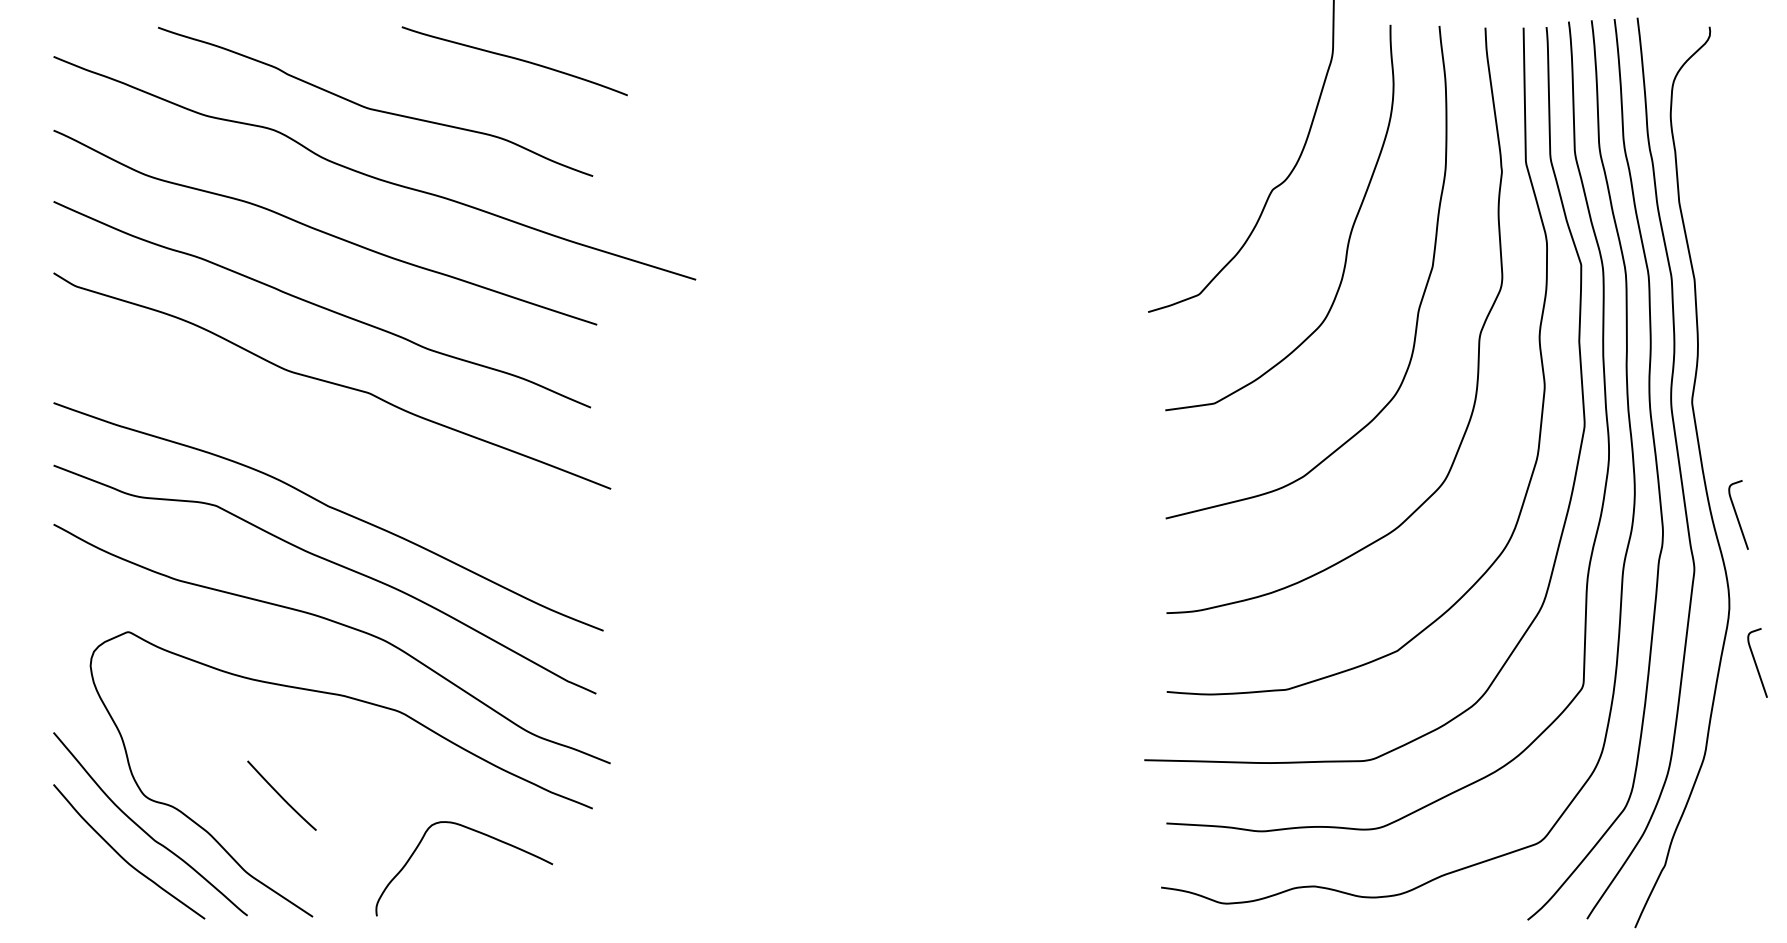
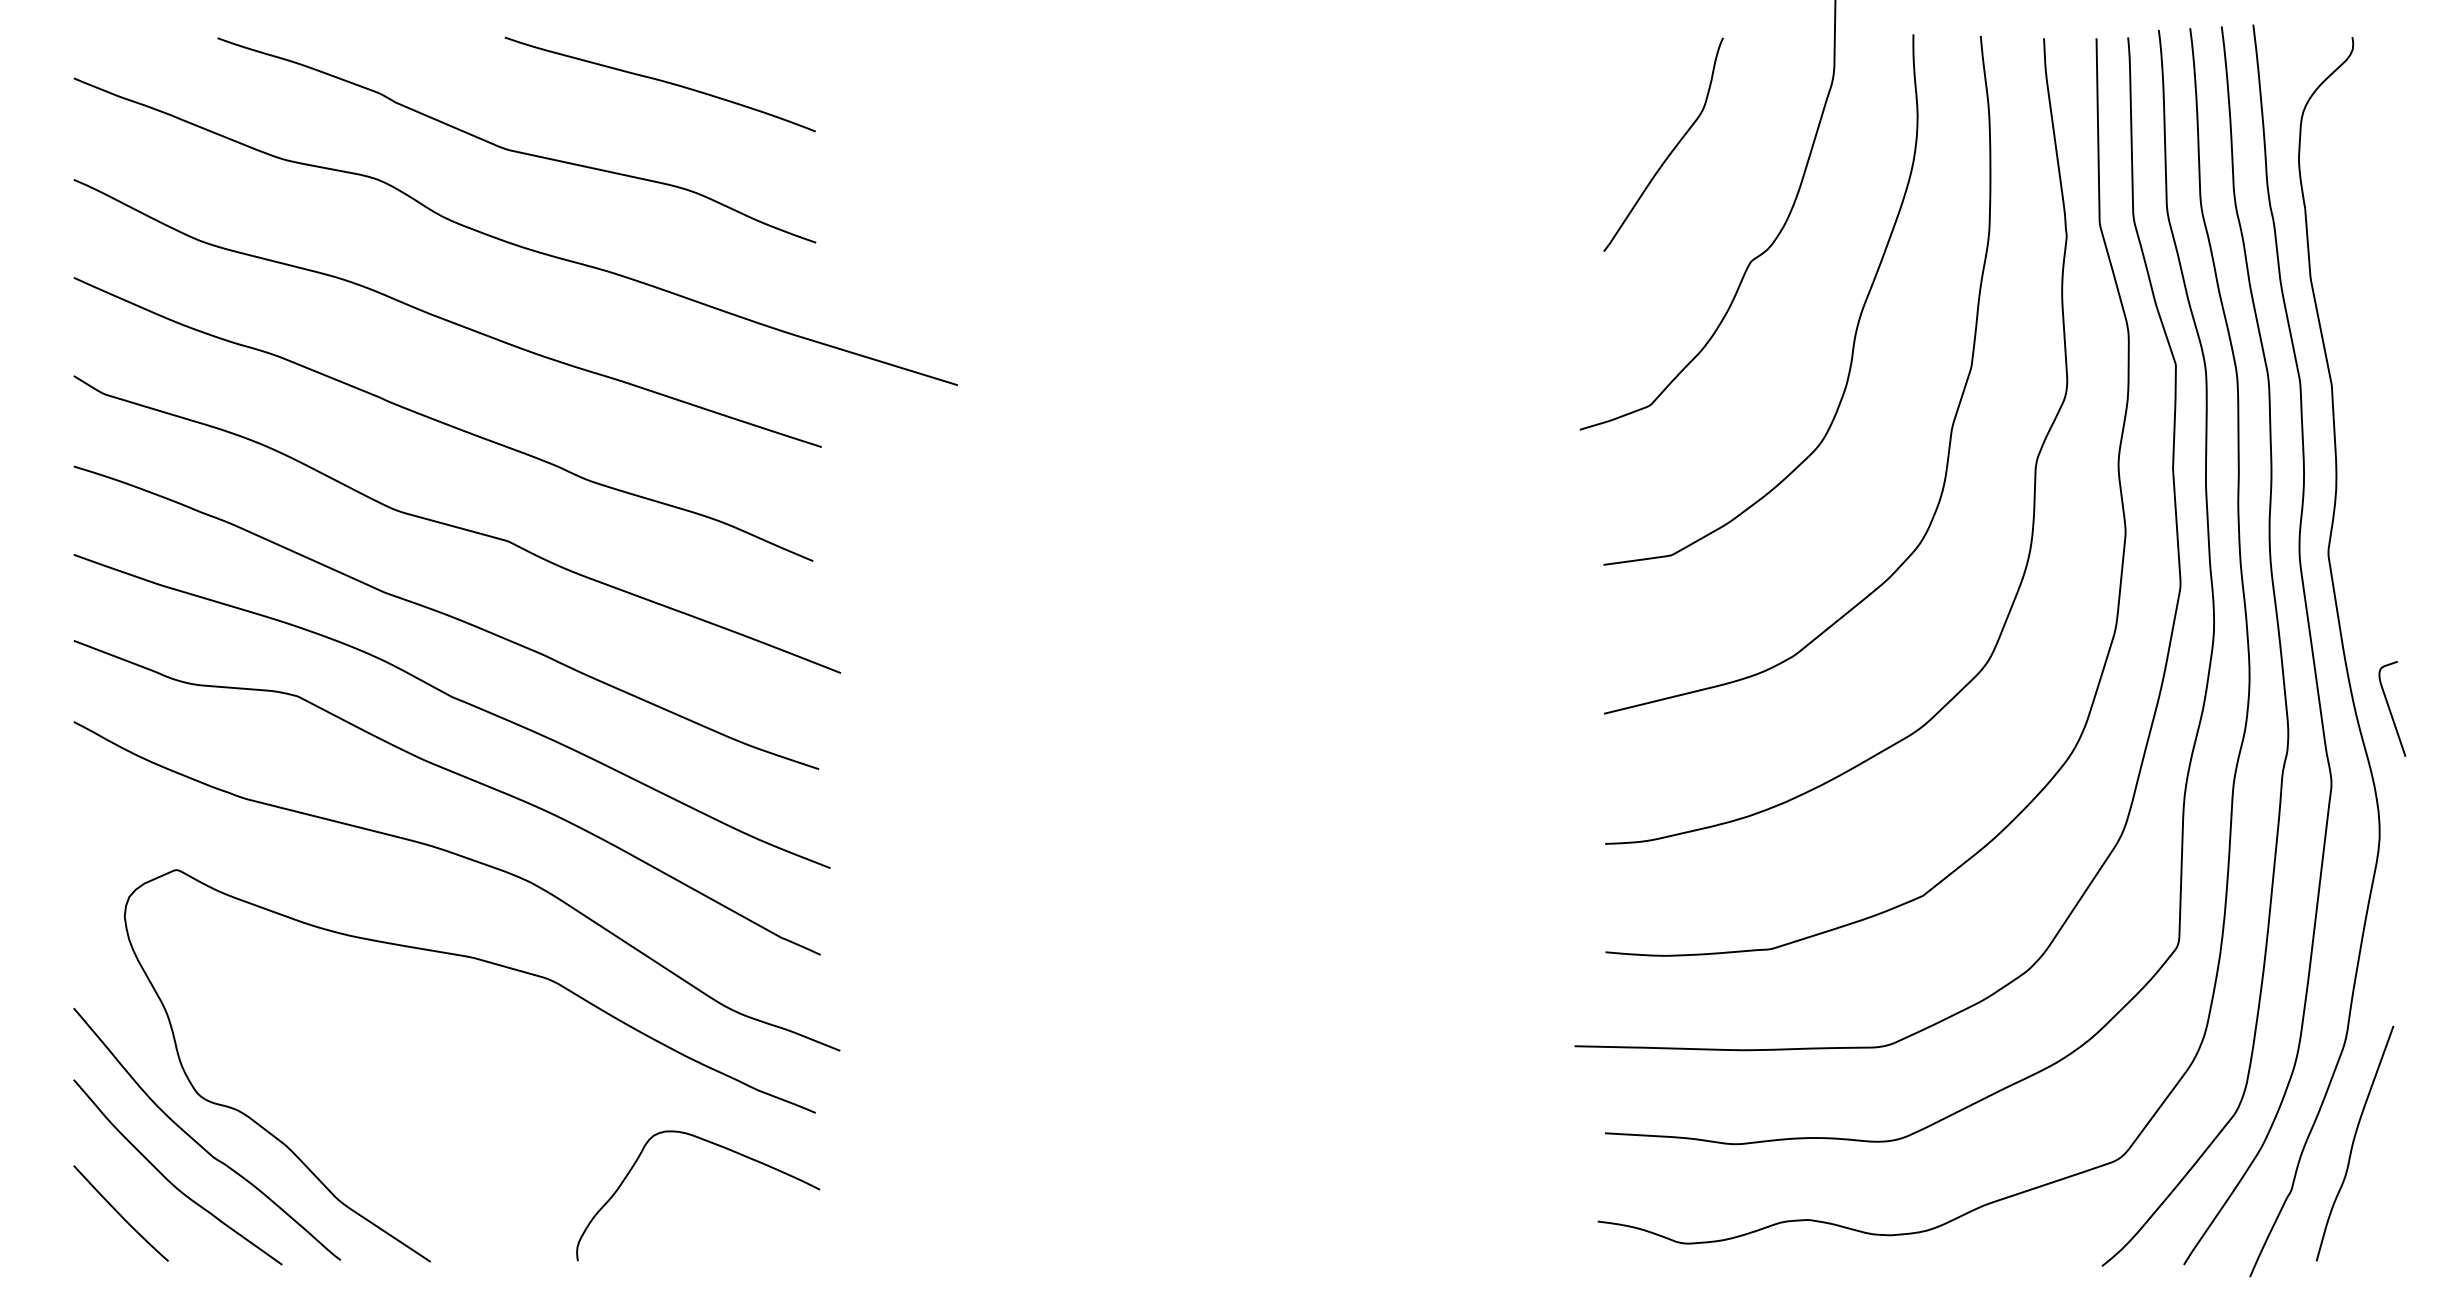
curve: (514, 59) -> (659, 82), moved
curve: (1215, 107) -> (1672, 148), added
curve: (324, 447) -> (446, 615), added
curve: (1756, 662) -> (2416, 911), removed
line: (281, 795) -> (120, 1213), moved
curve: (1711, 829) -> (2355, 1141), added
curve: (476, 832) -> (714, 1145), moved

